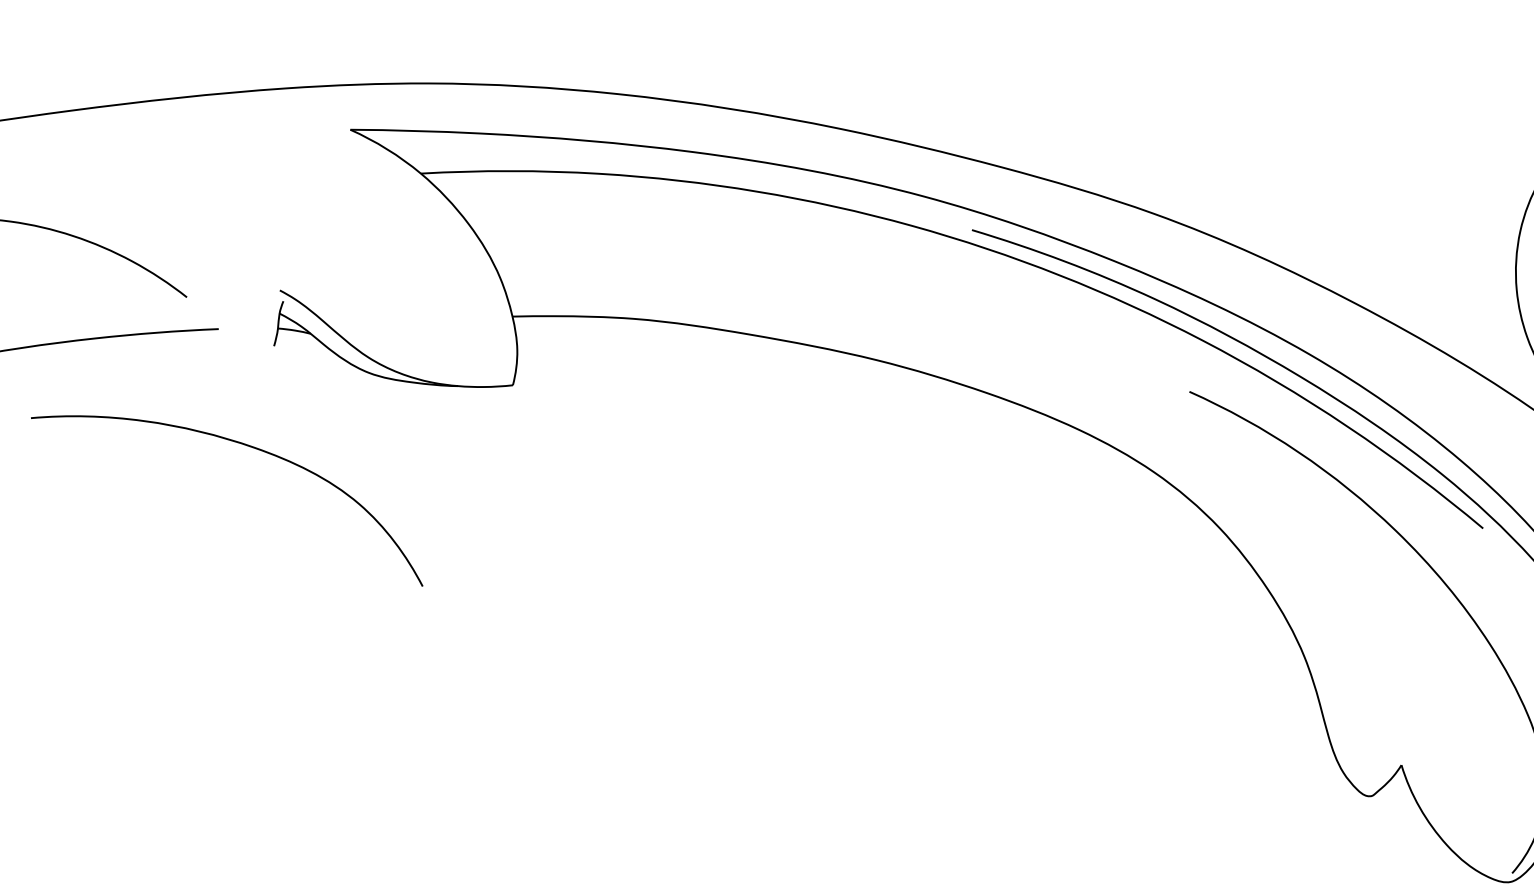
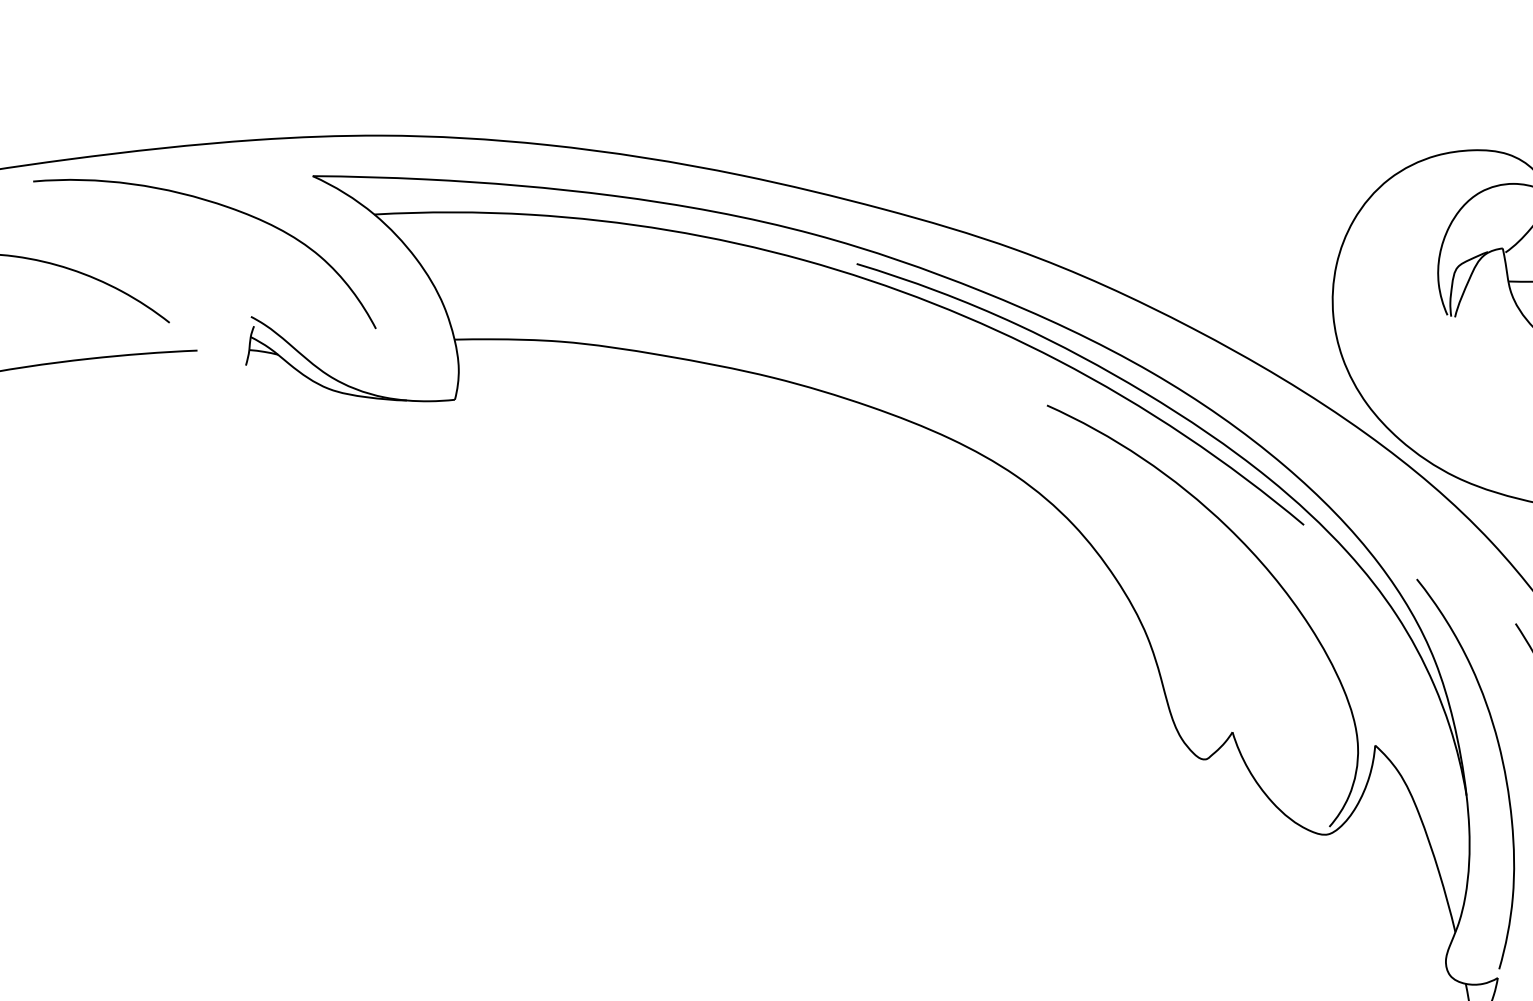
curve: (243, 445) -> (219, 205), moved

